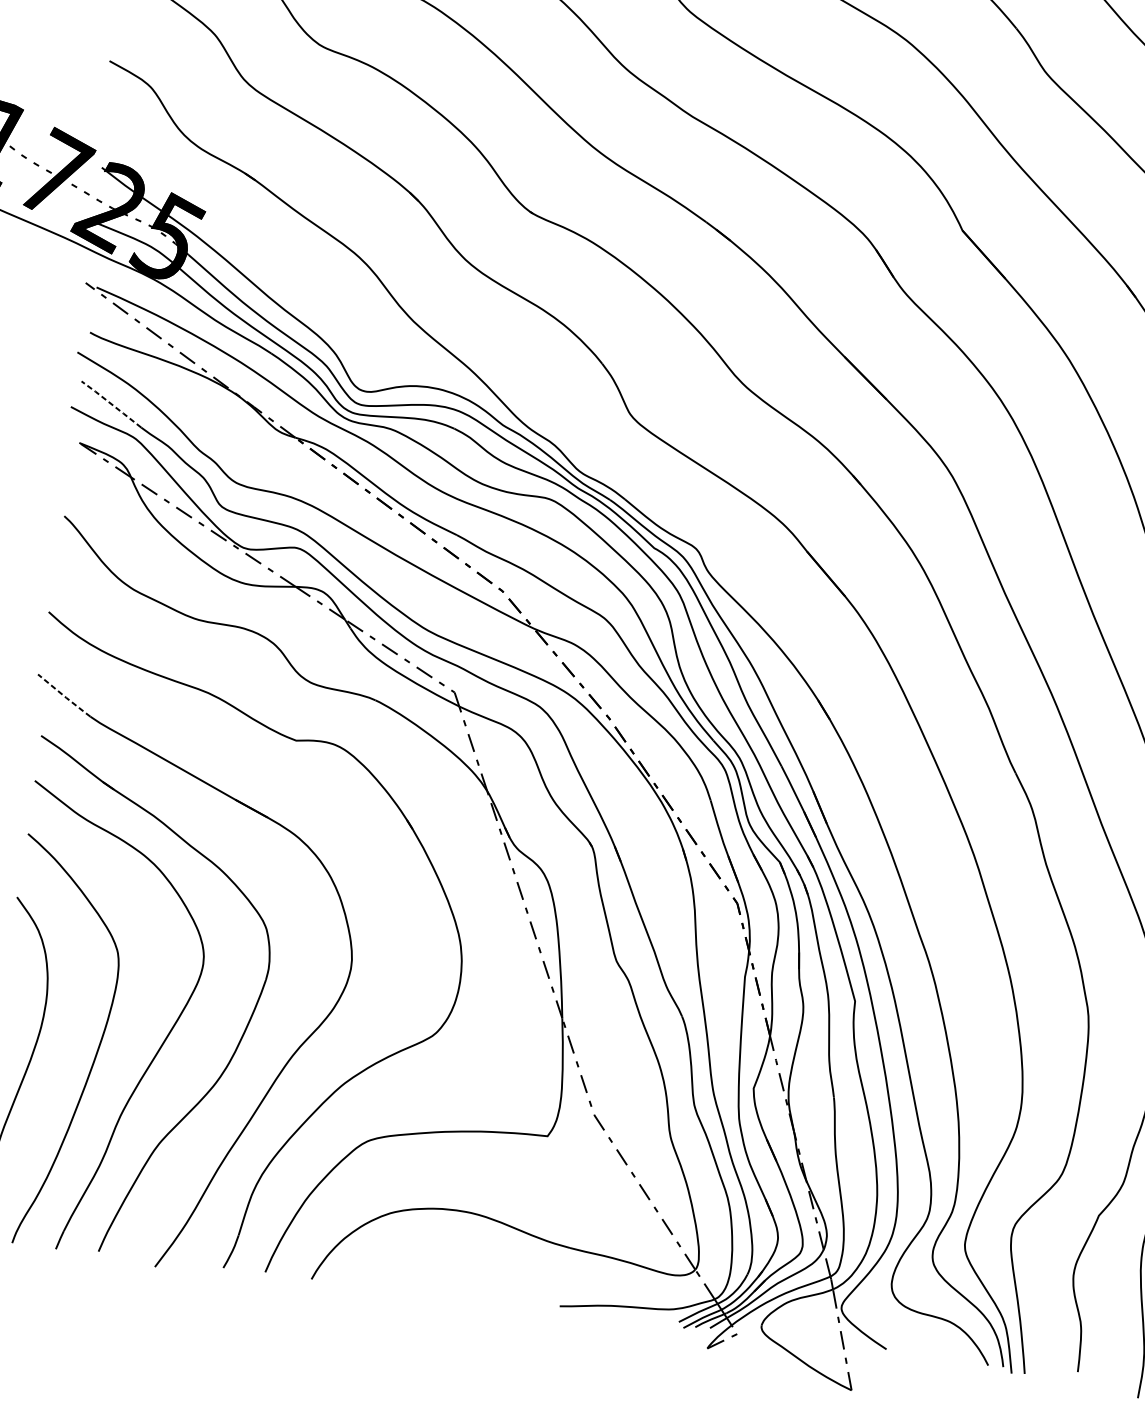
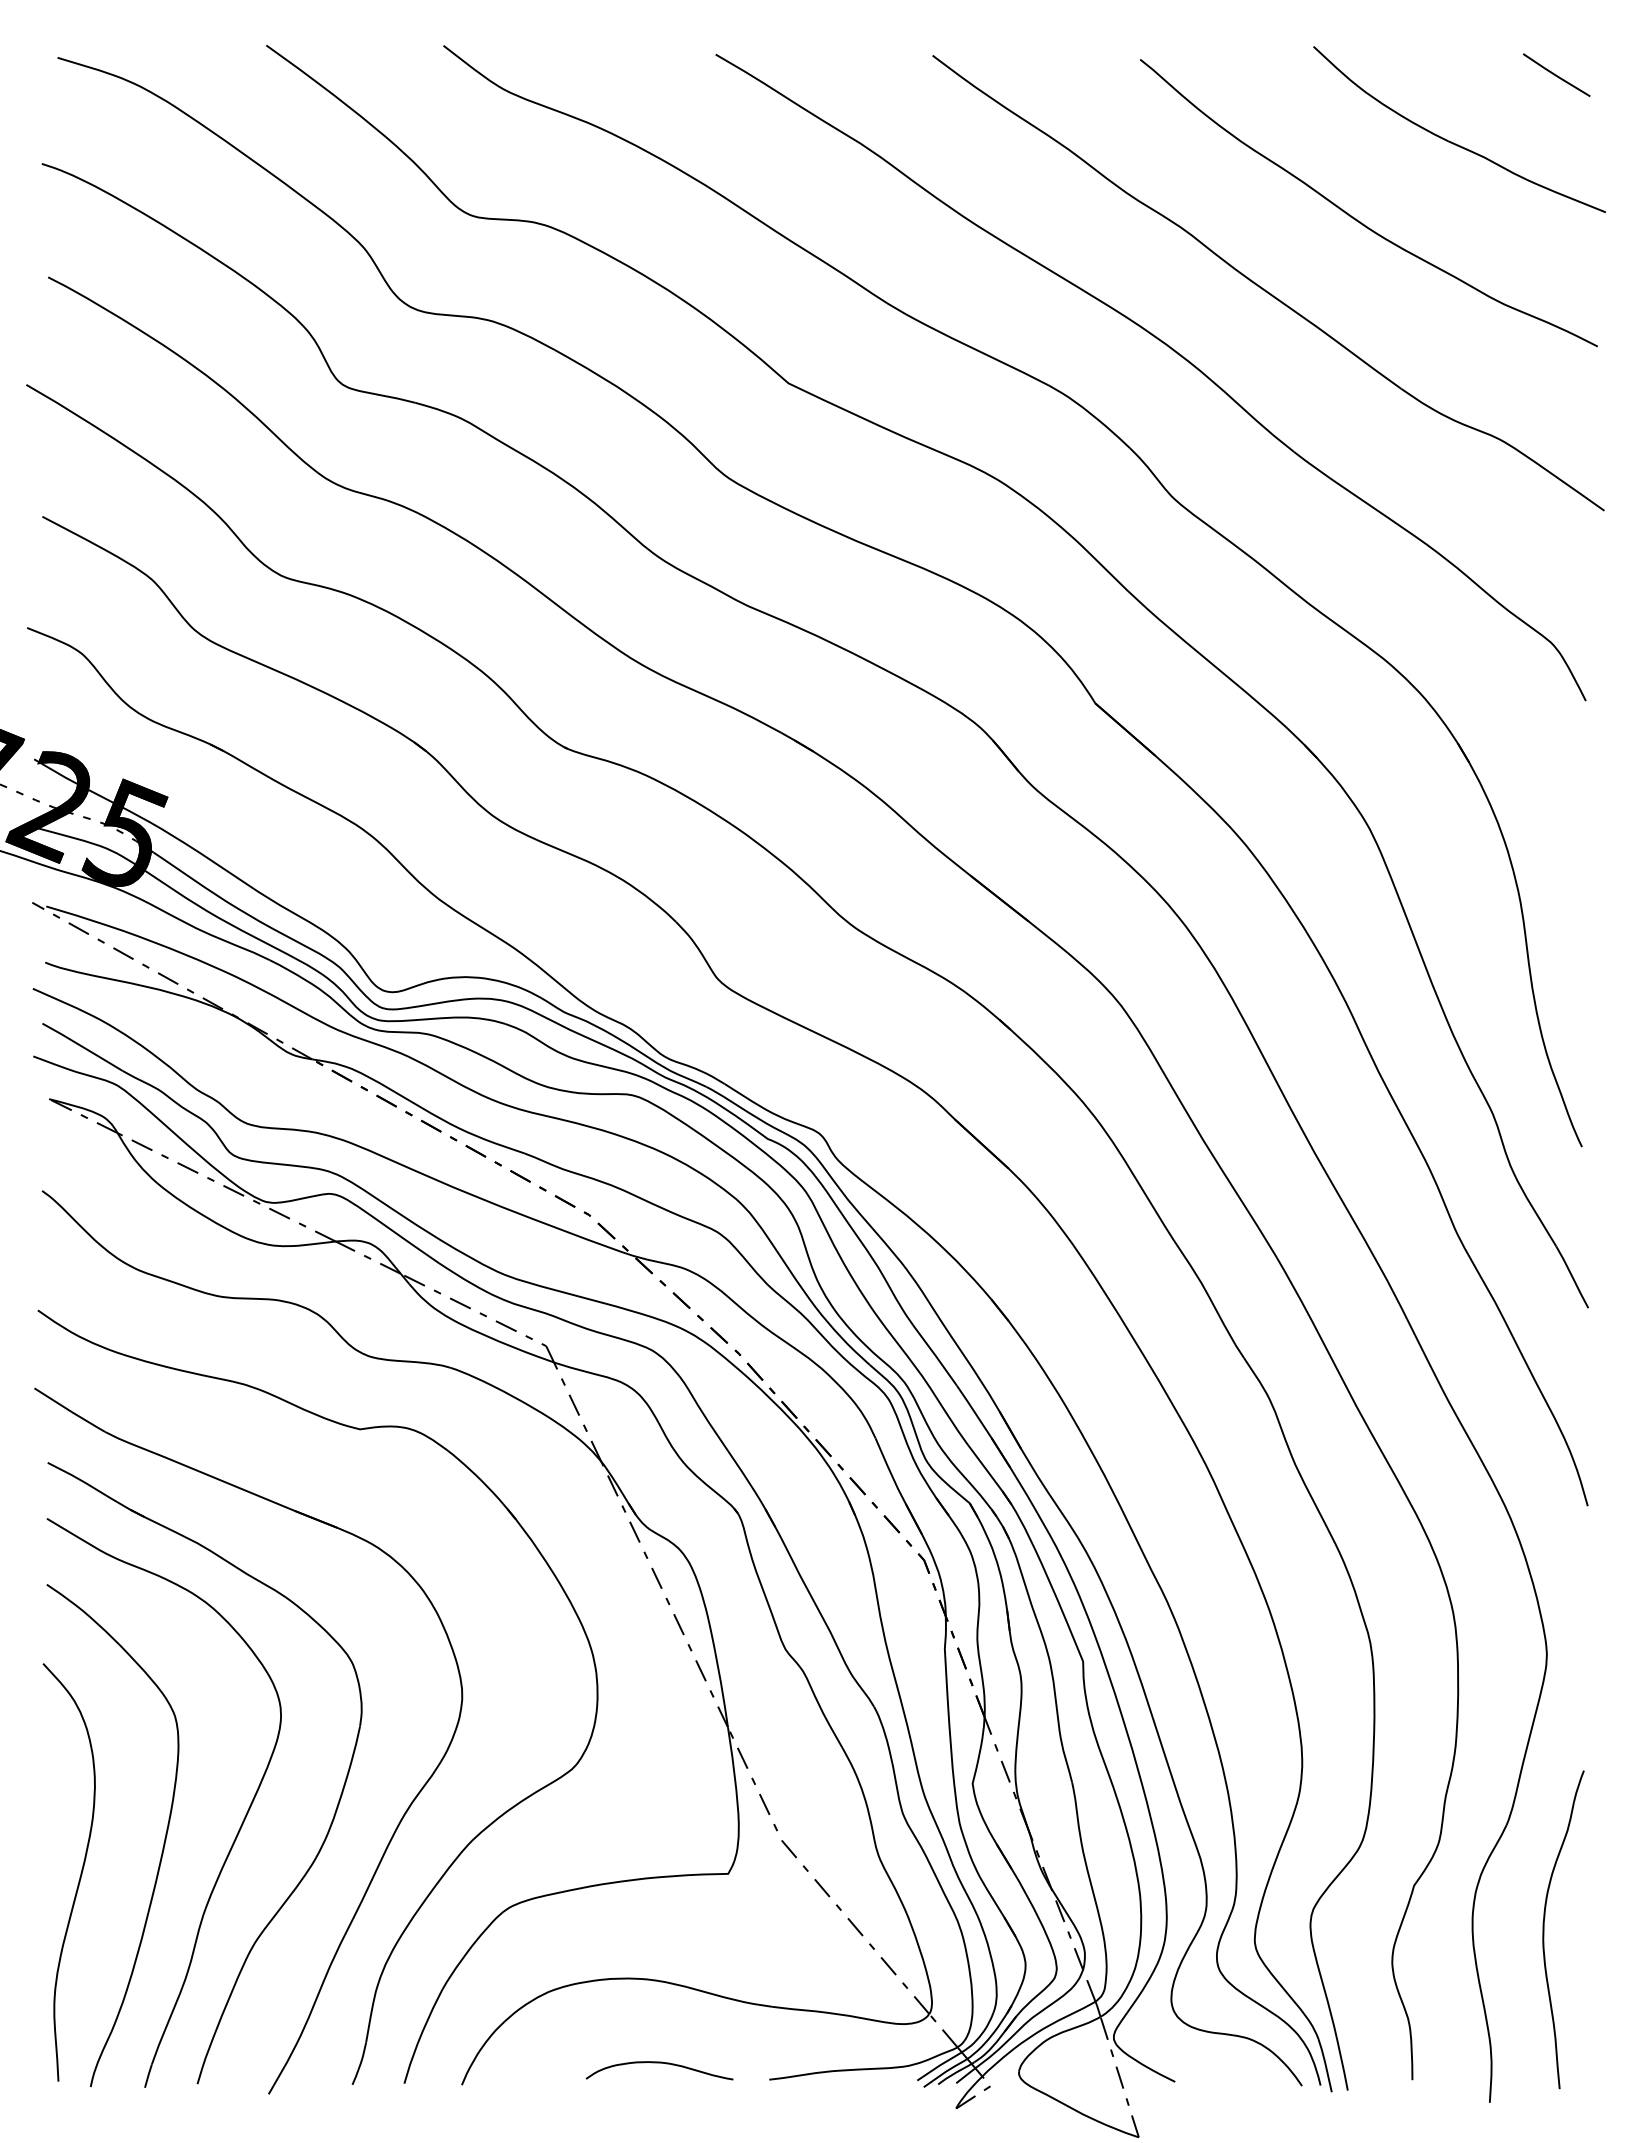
line: (111, 403) -> (82, 1046), dashed -> solid
line: (64, 696) -> (70, 1411), dashed -> solid
curve: (472, 1282) -> (659, 2063), added

